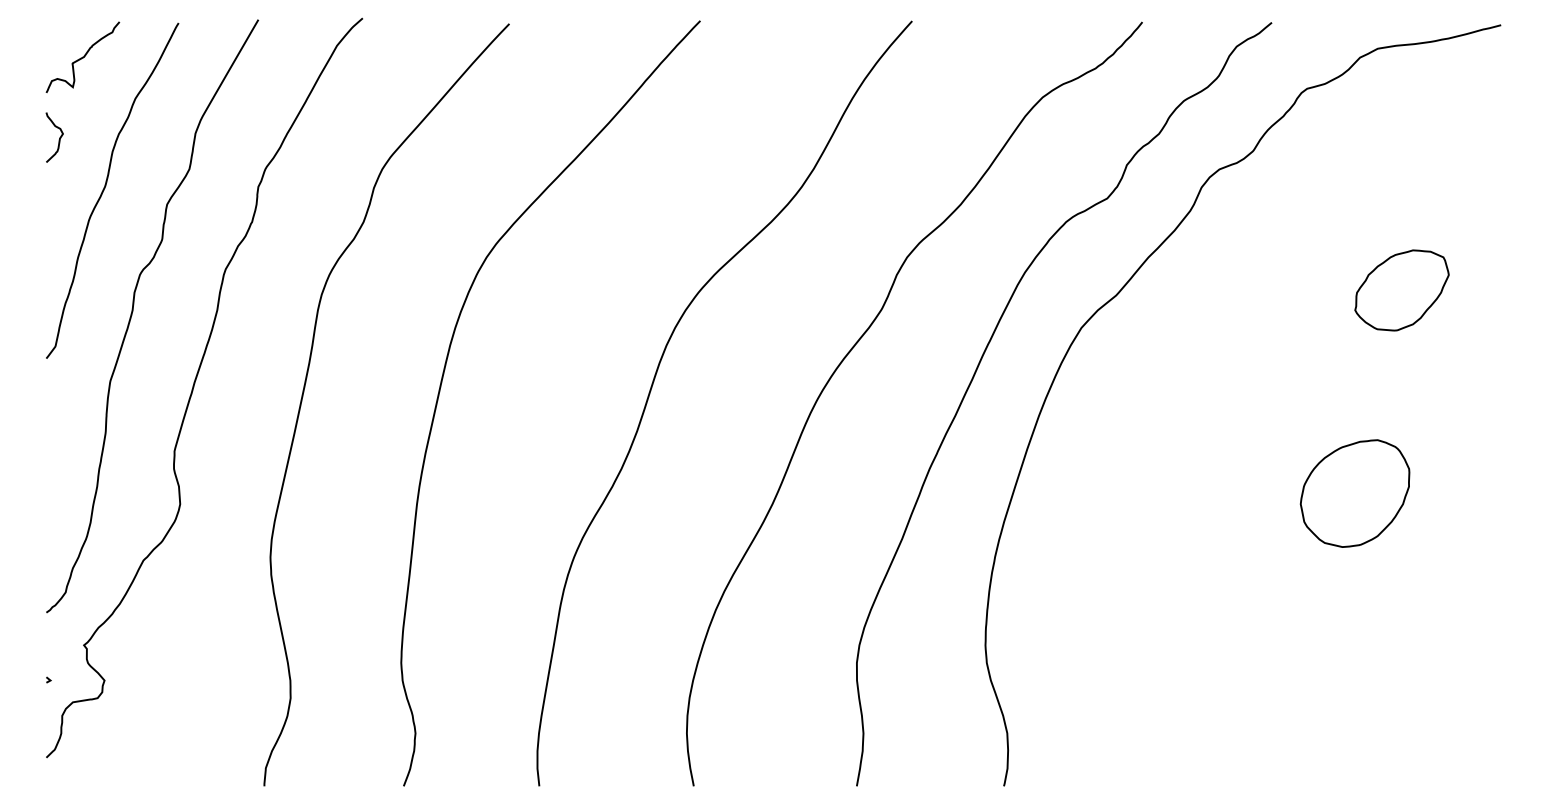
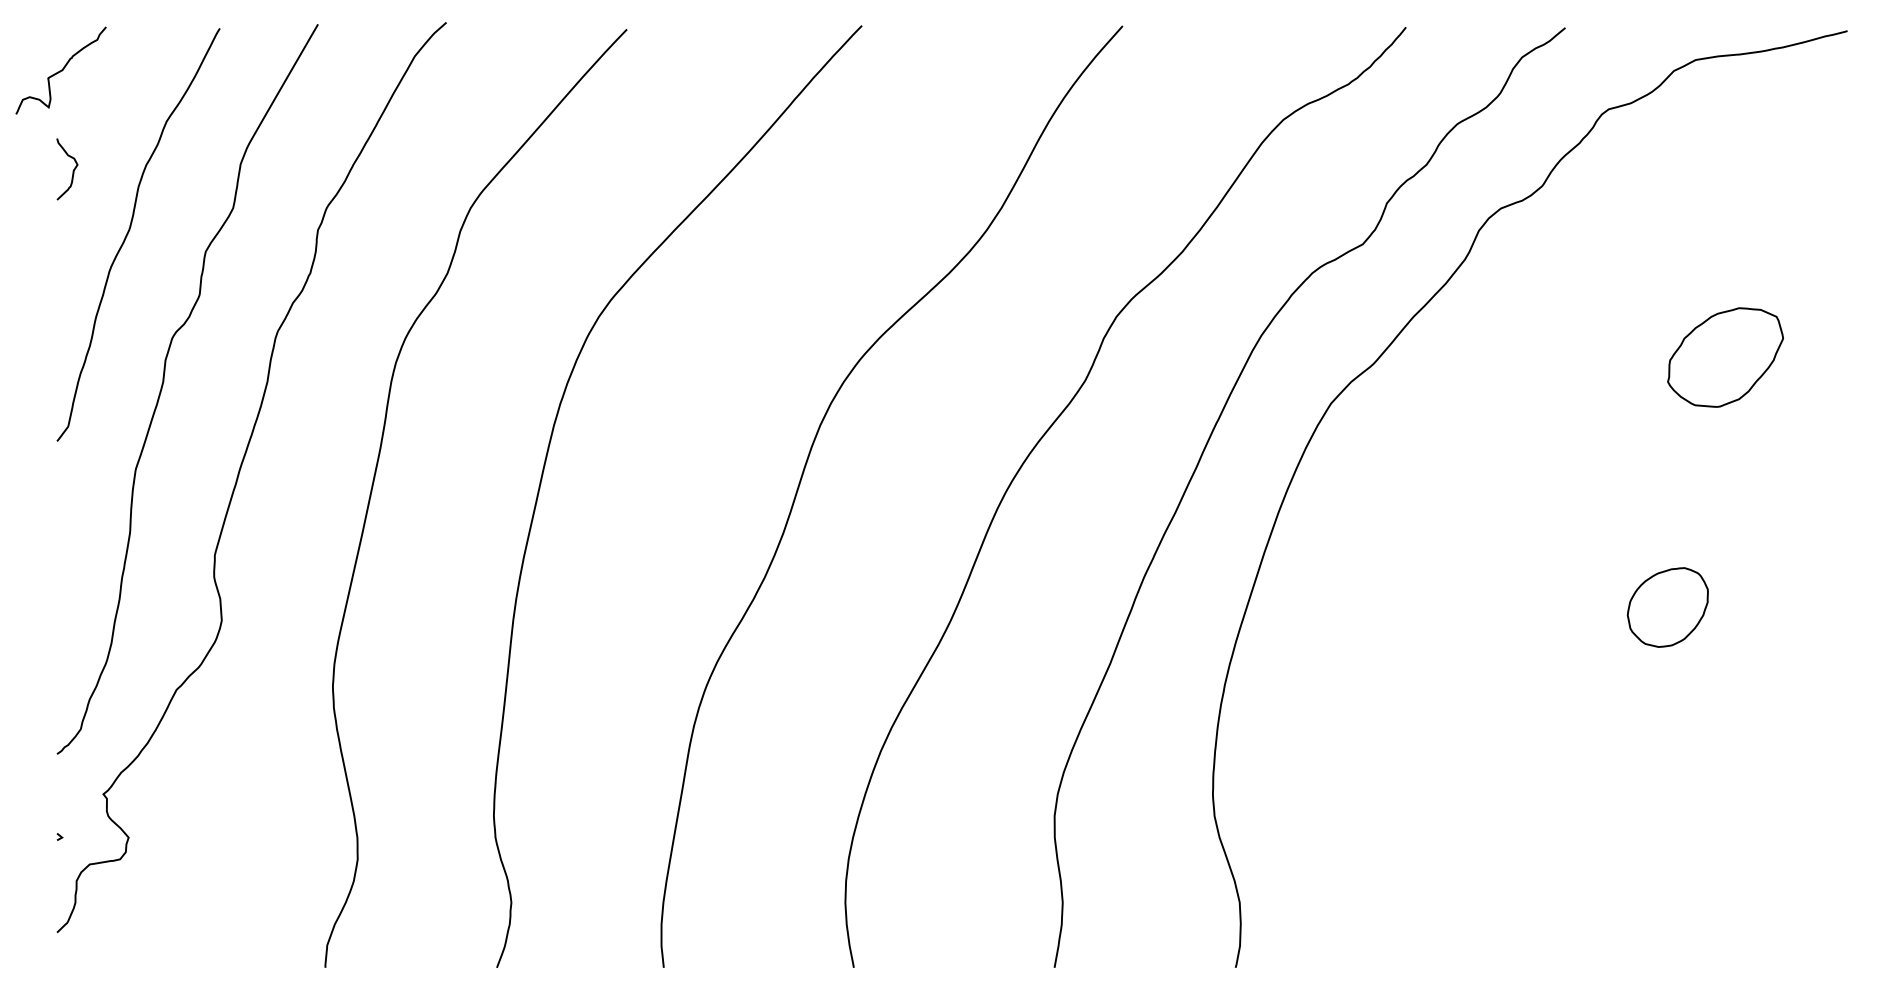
curve: (82, 57) -> (60, 70), moved
part: (1354, 493) -> (1667, 607), size x0.6

